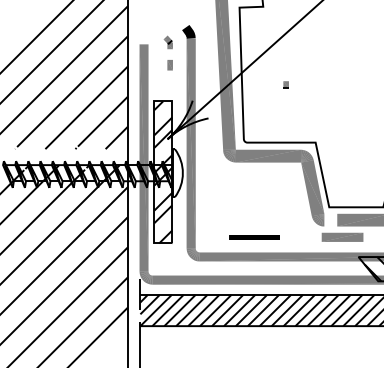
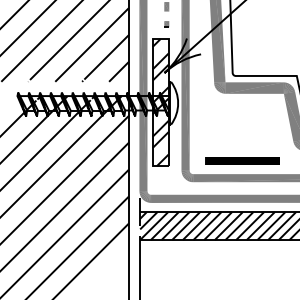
part: (285, 84) -> (166, 24), moved
part: (254, 237) -> (242, 160), size x1.67

